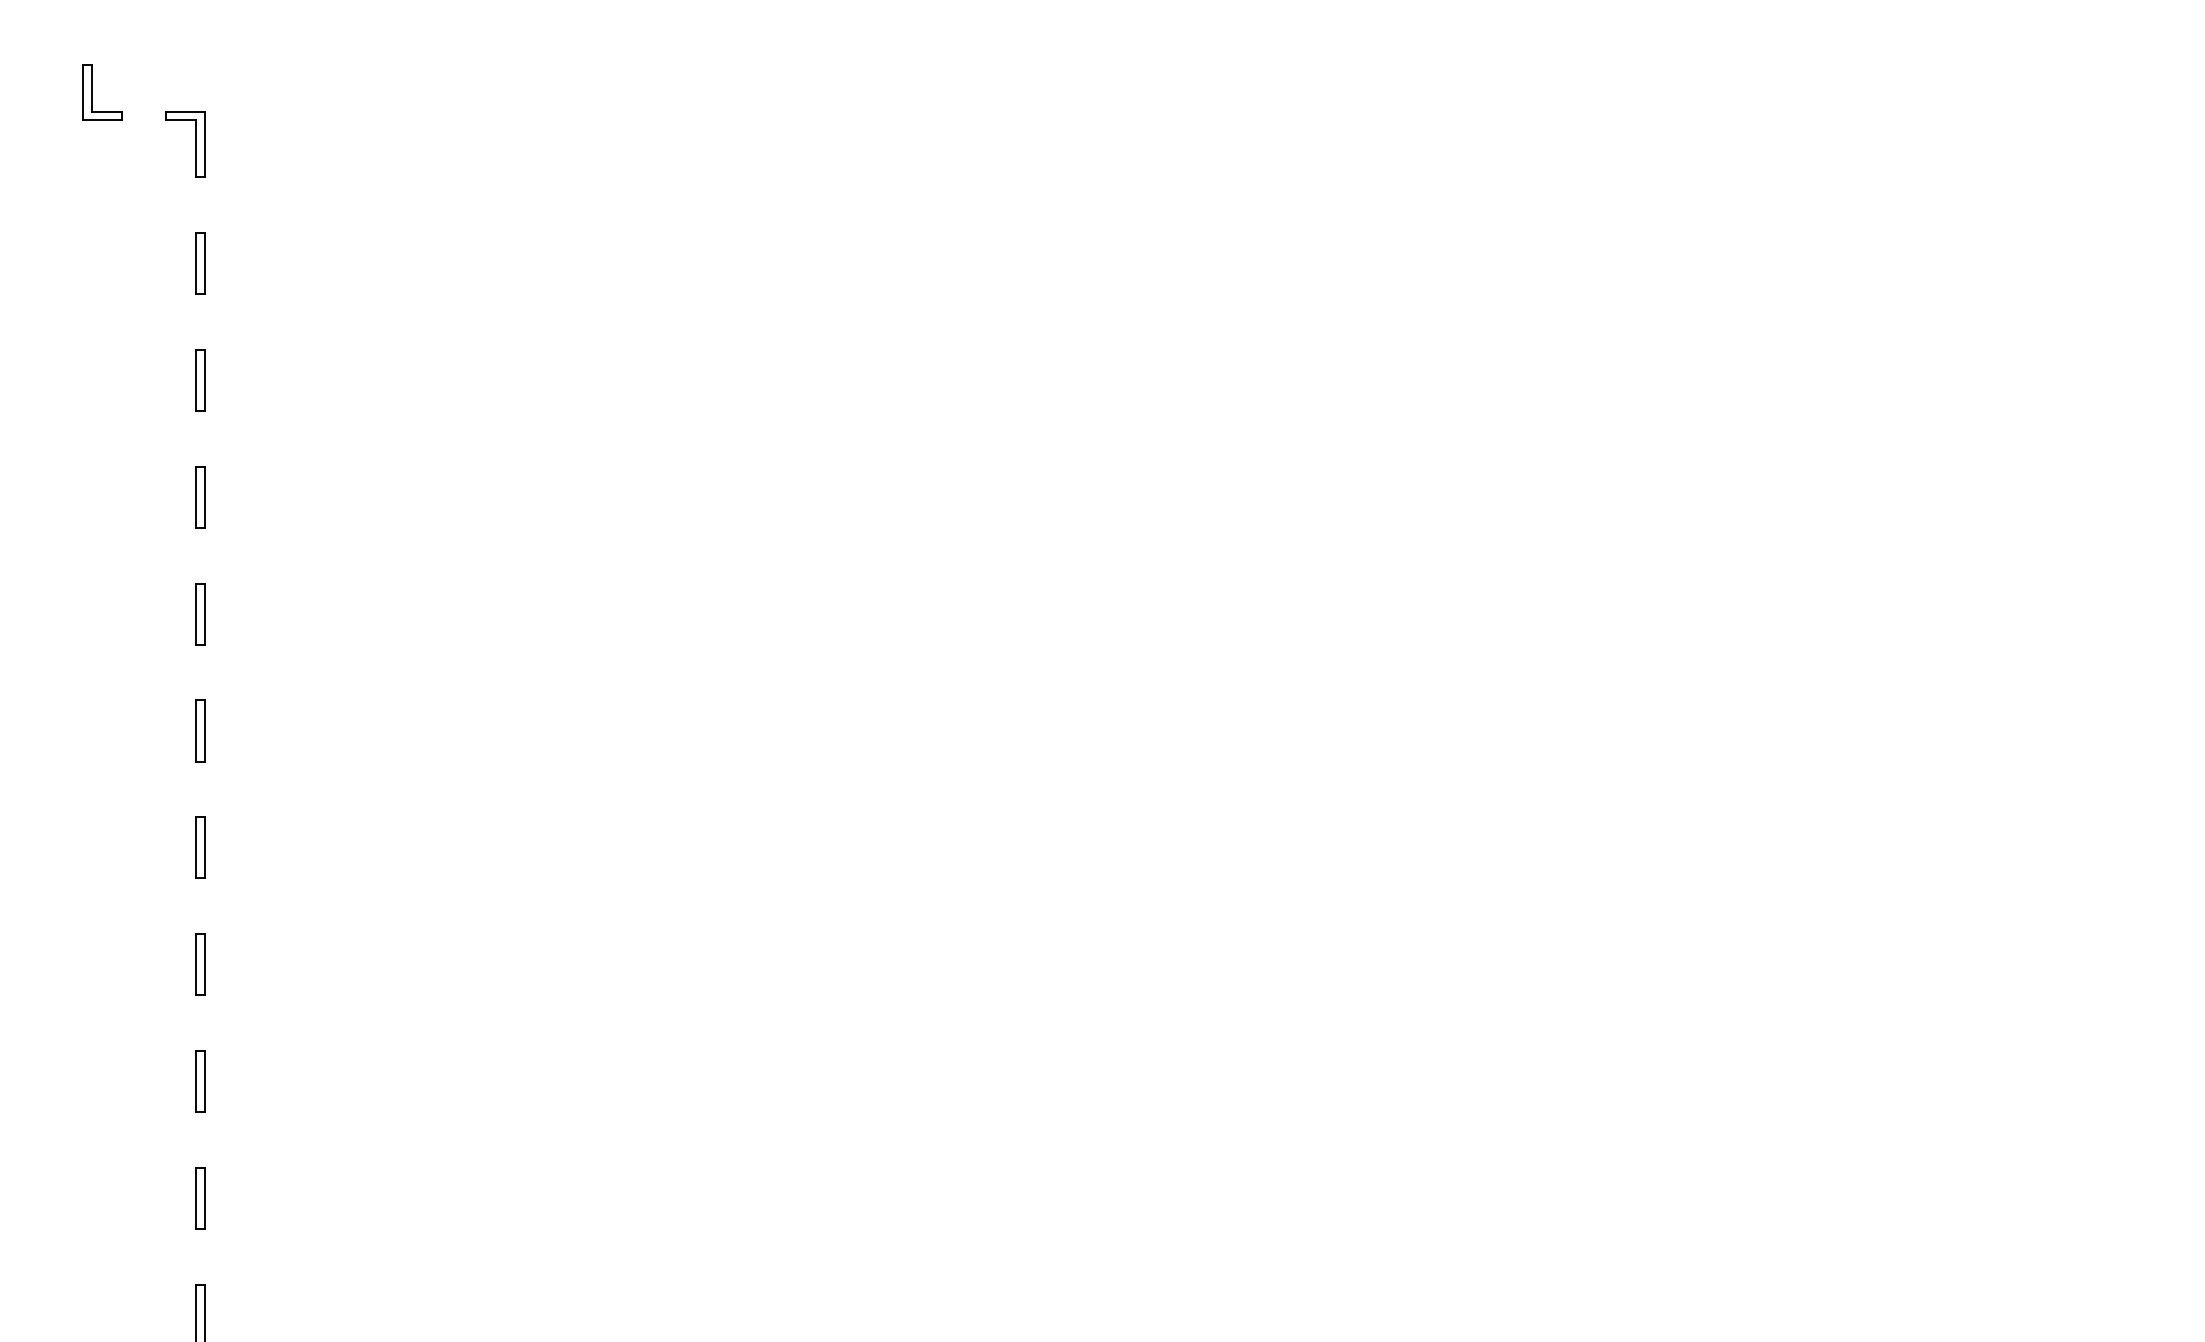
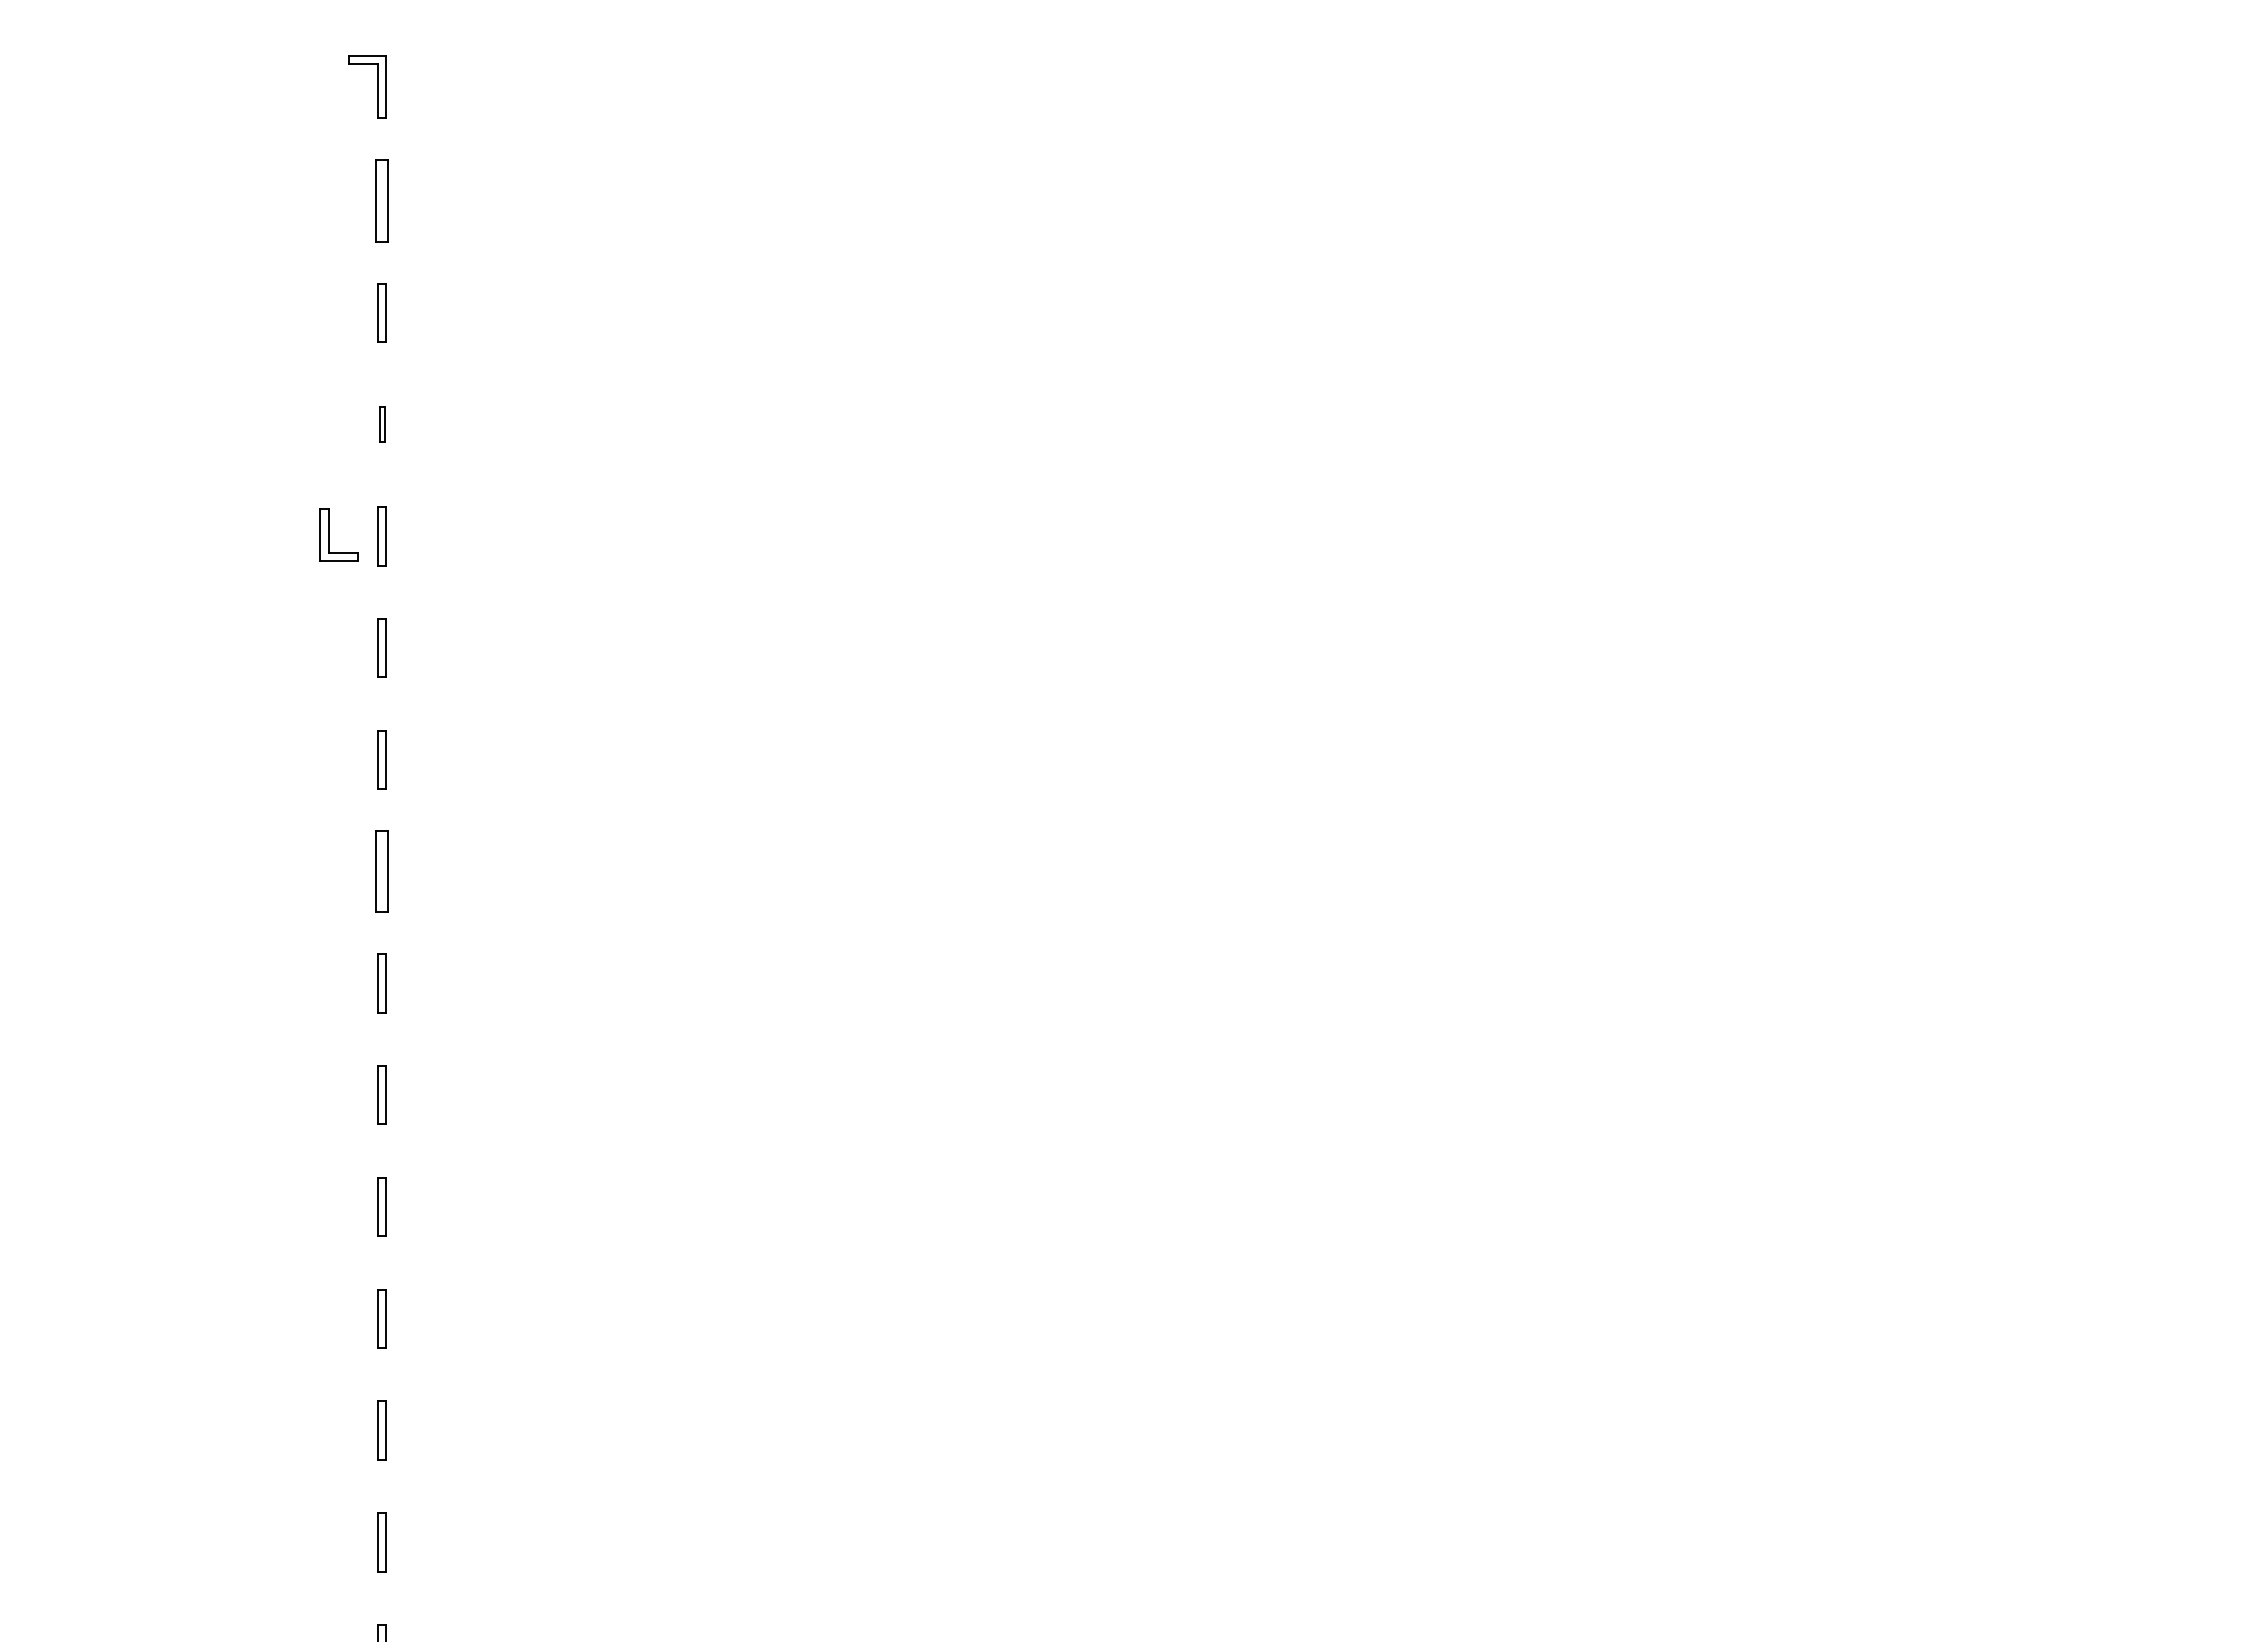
part: (92, 92) -> (329, 534), moved
part: (199, 262) -> (381, 200), size x1.4
part: (199, 497) -> (381, 424), size x0.6
part: (199, 964) -> (381, 871), size x1.4

